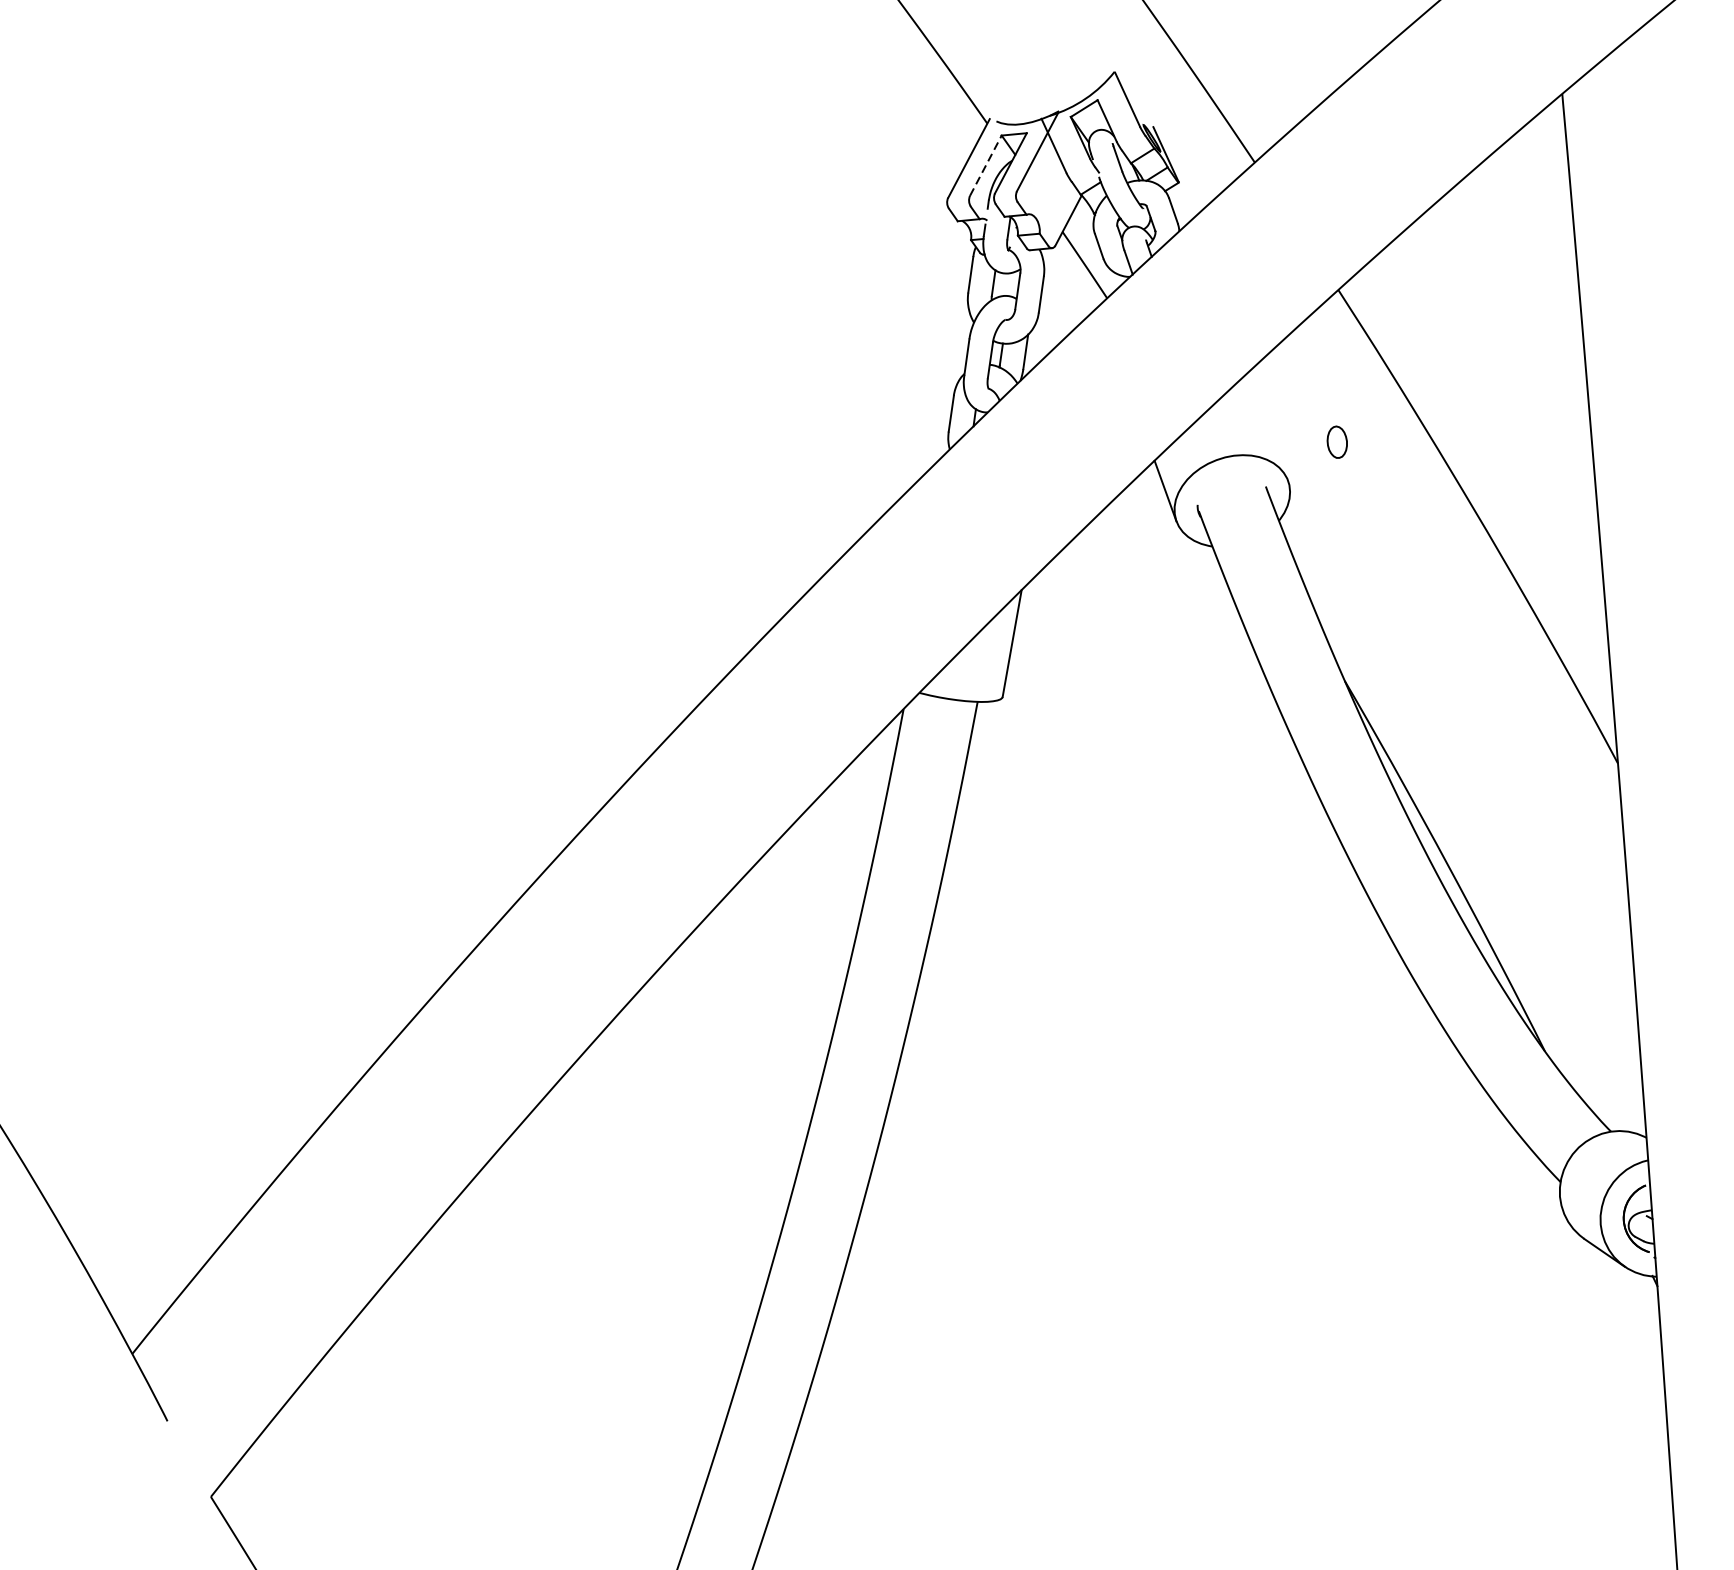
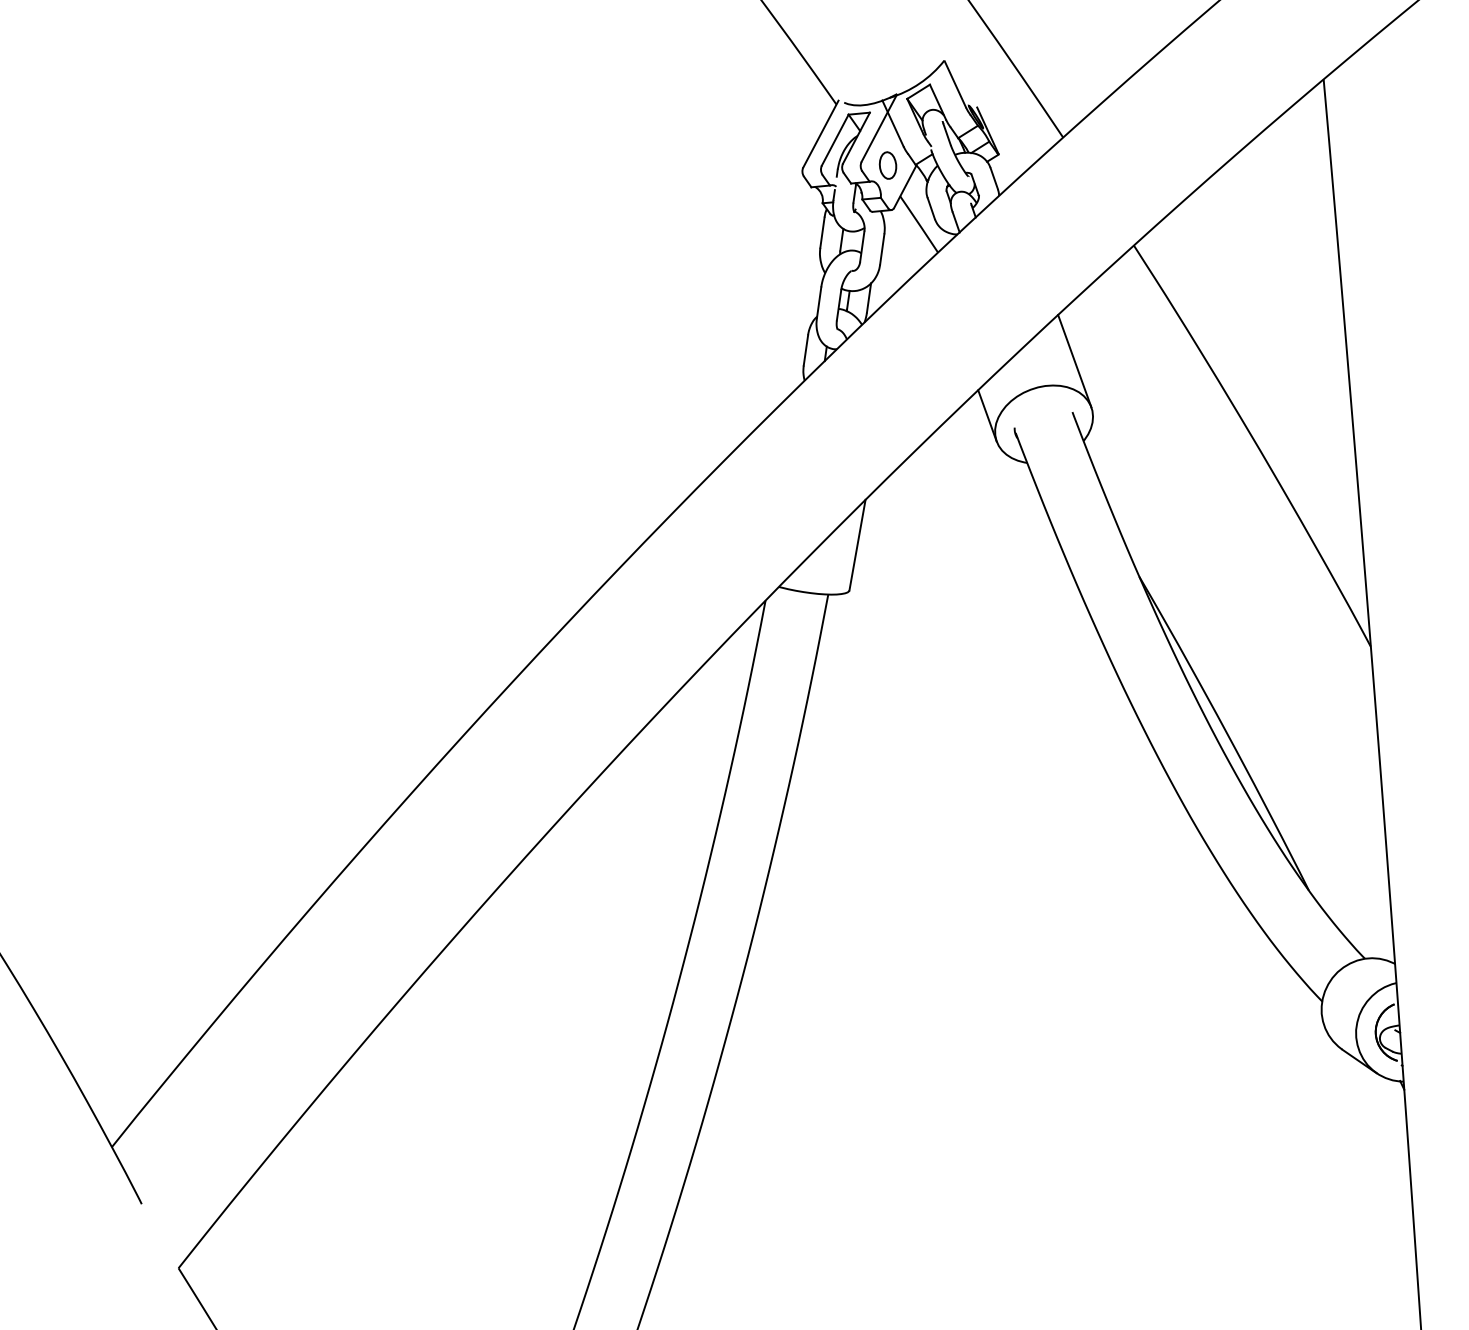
line: (986, 166) -> (835, 140), dashed -> solid
line: (1268, 426) -> (1074, 361), added
part: (1336, 442) -> (887, 165), moved

